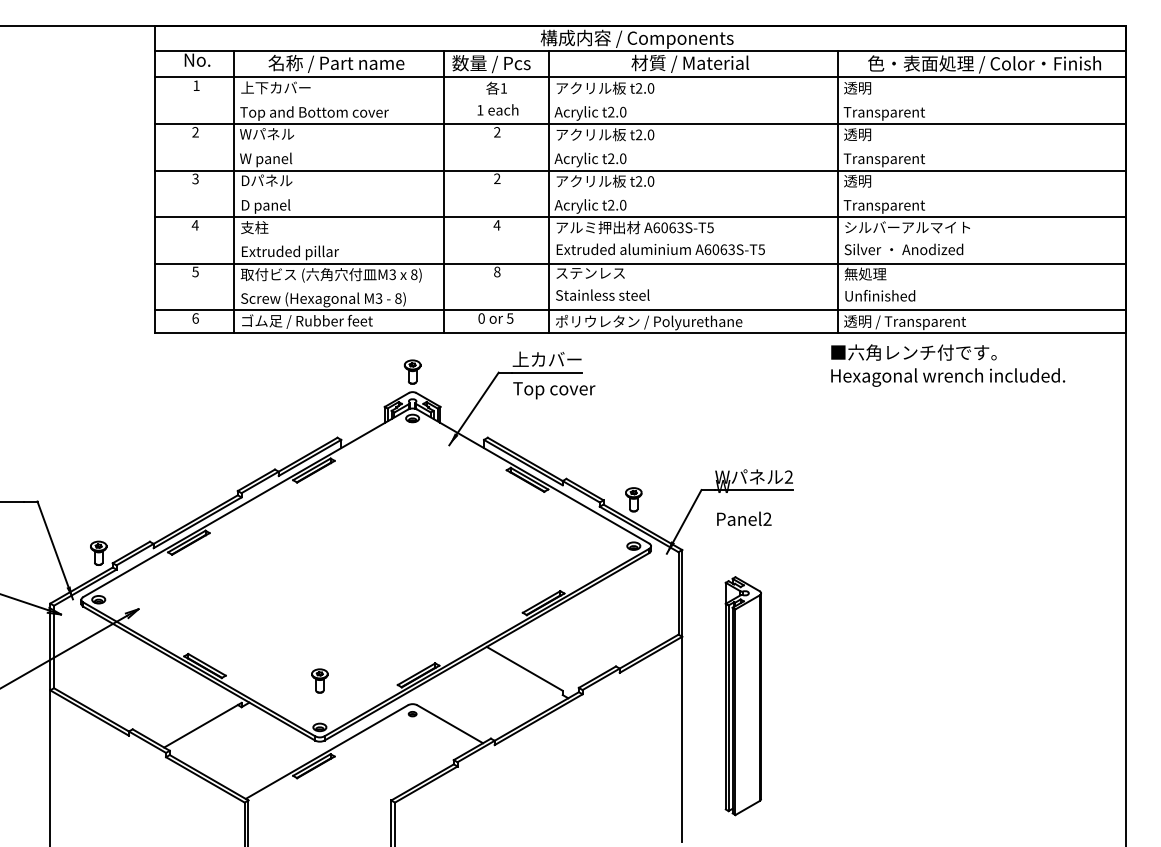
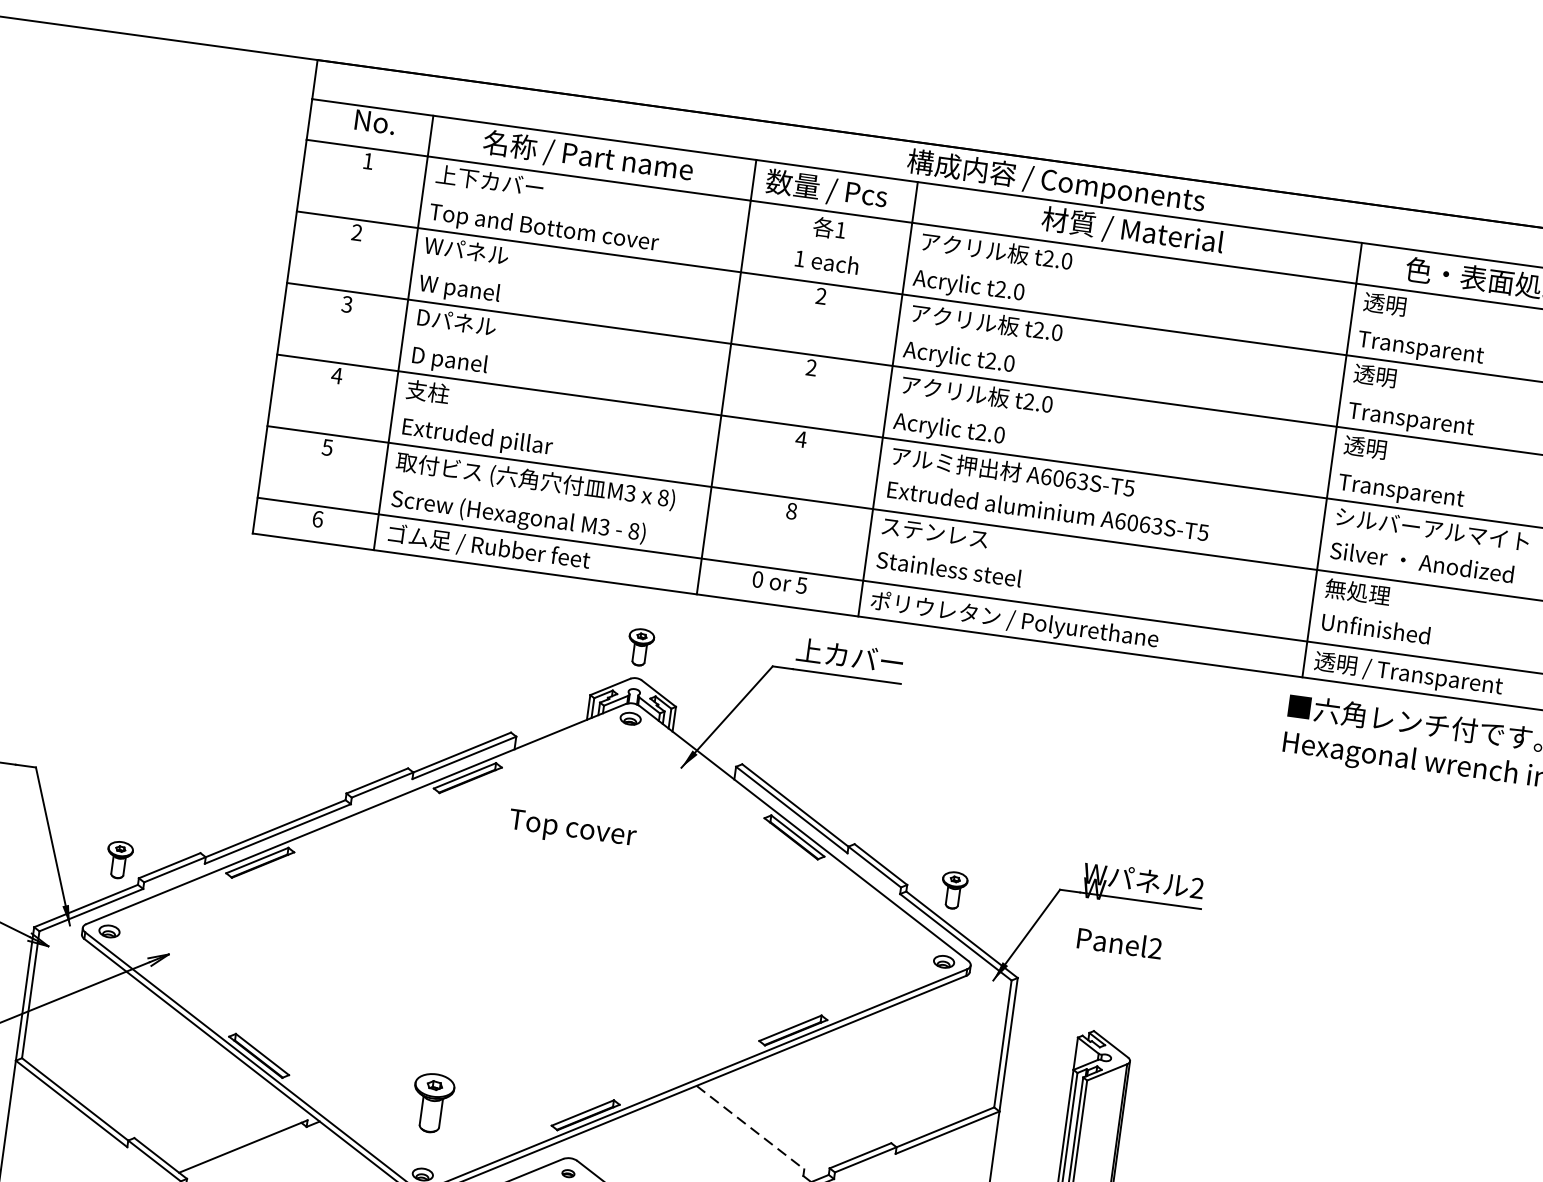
text: (554, 390) -> (572, 830), moved
line: (524, 668) -> (750, 1127), solid -> dashed
part: (319, 680) -> (432, 1102), size x1.6

